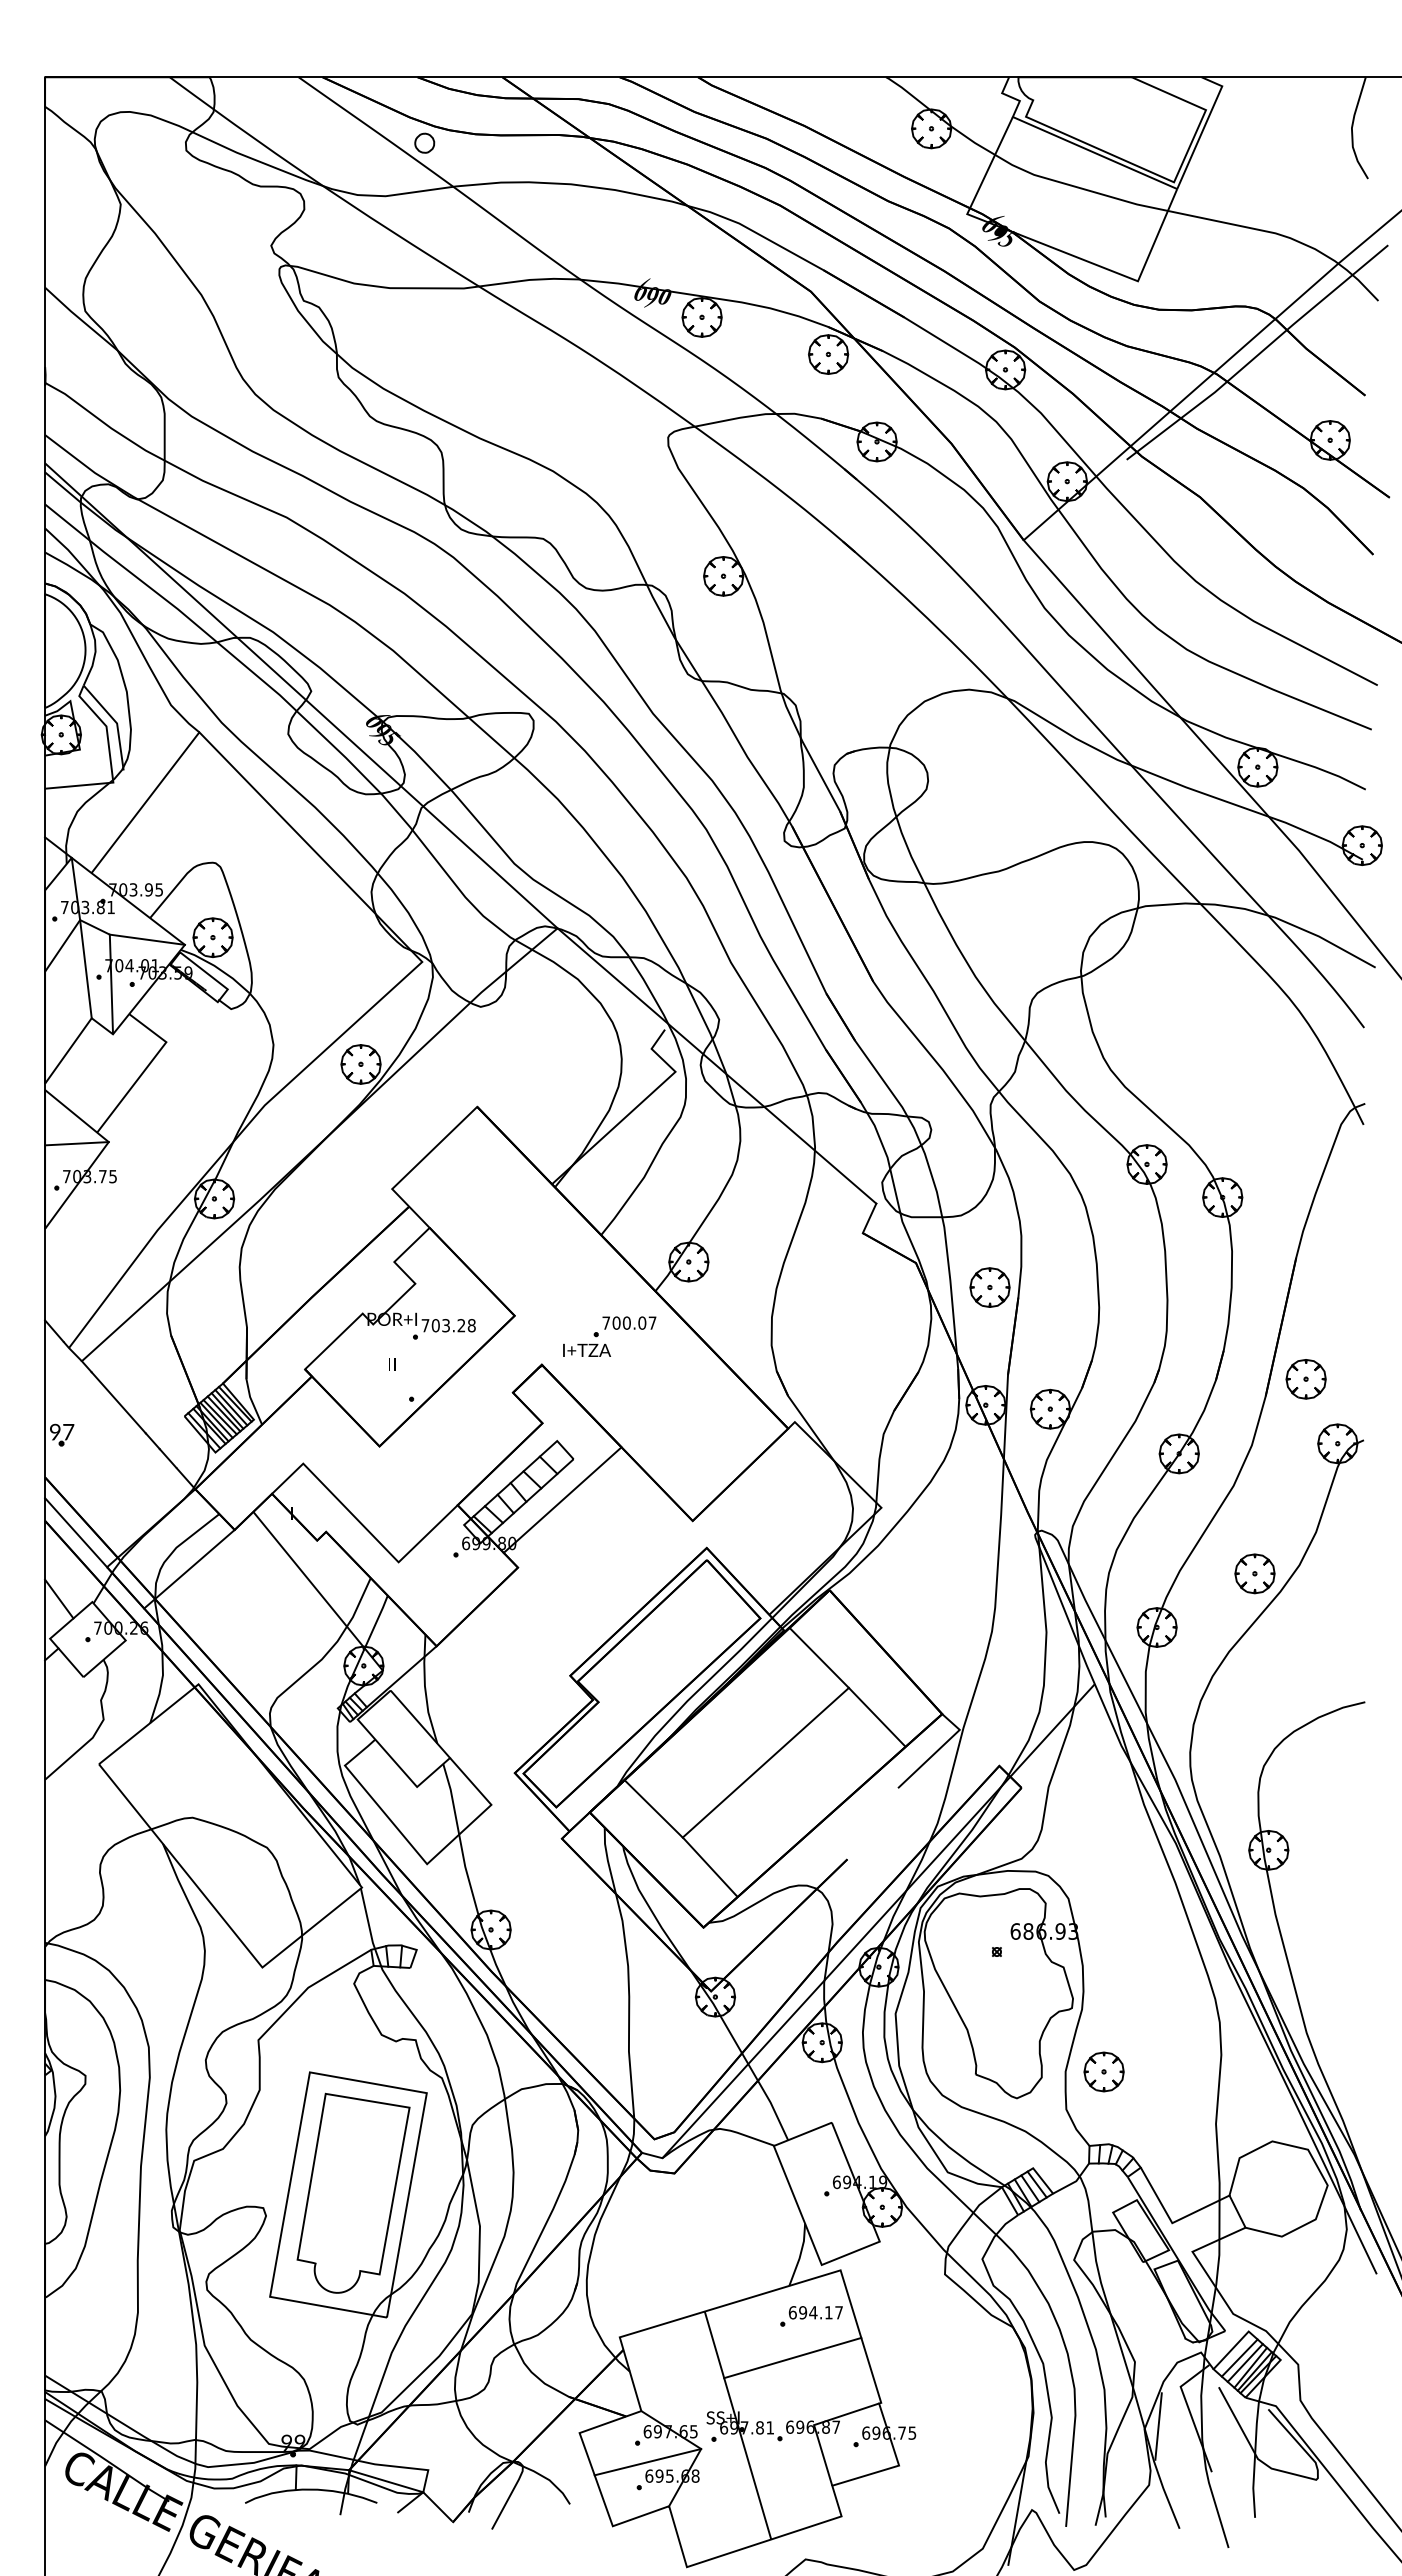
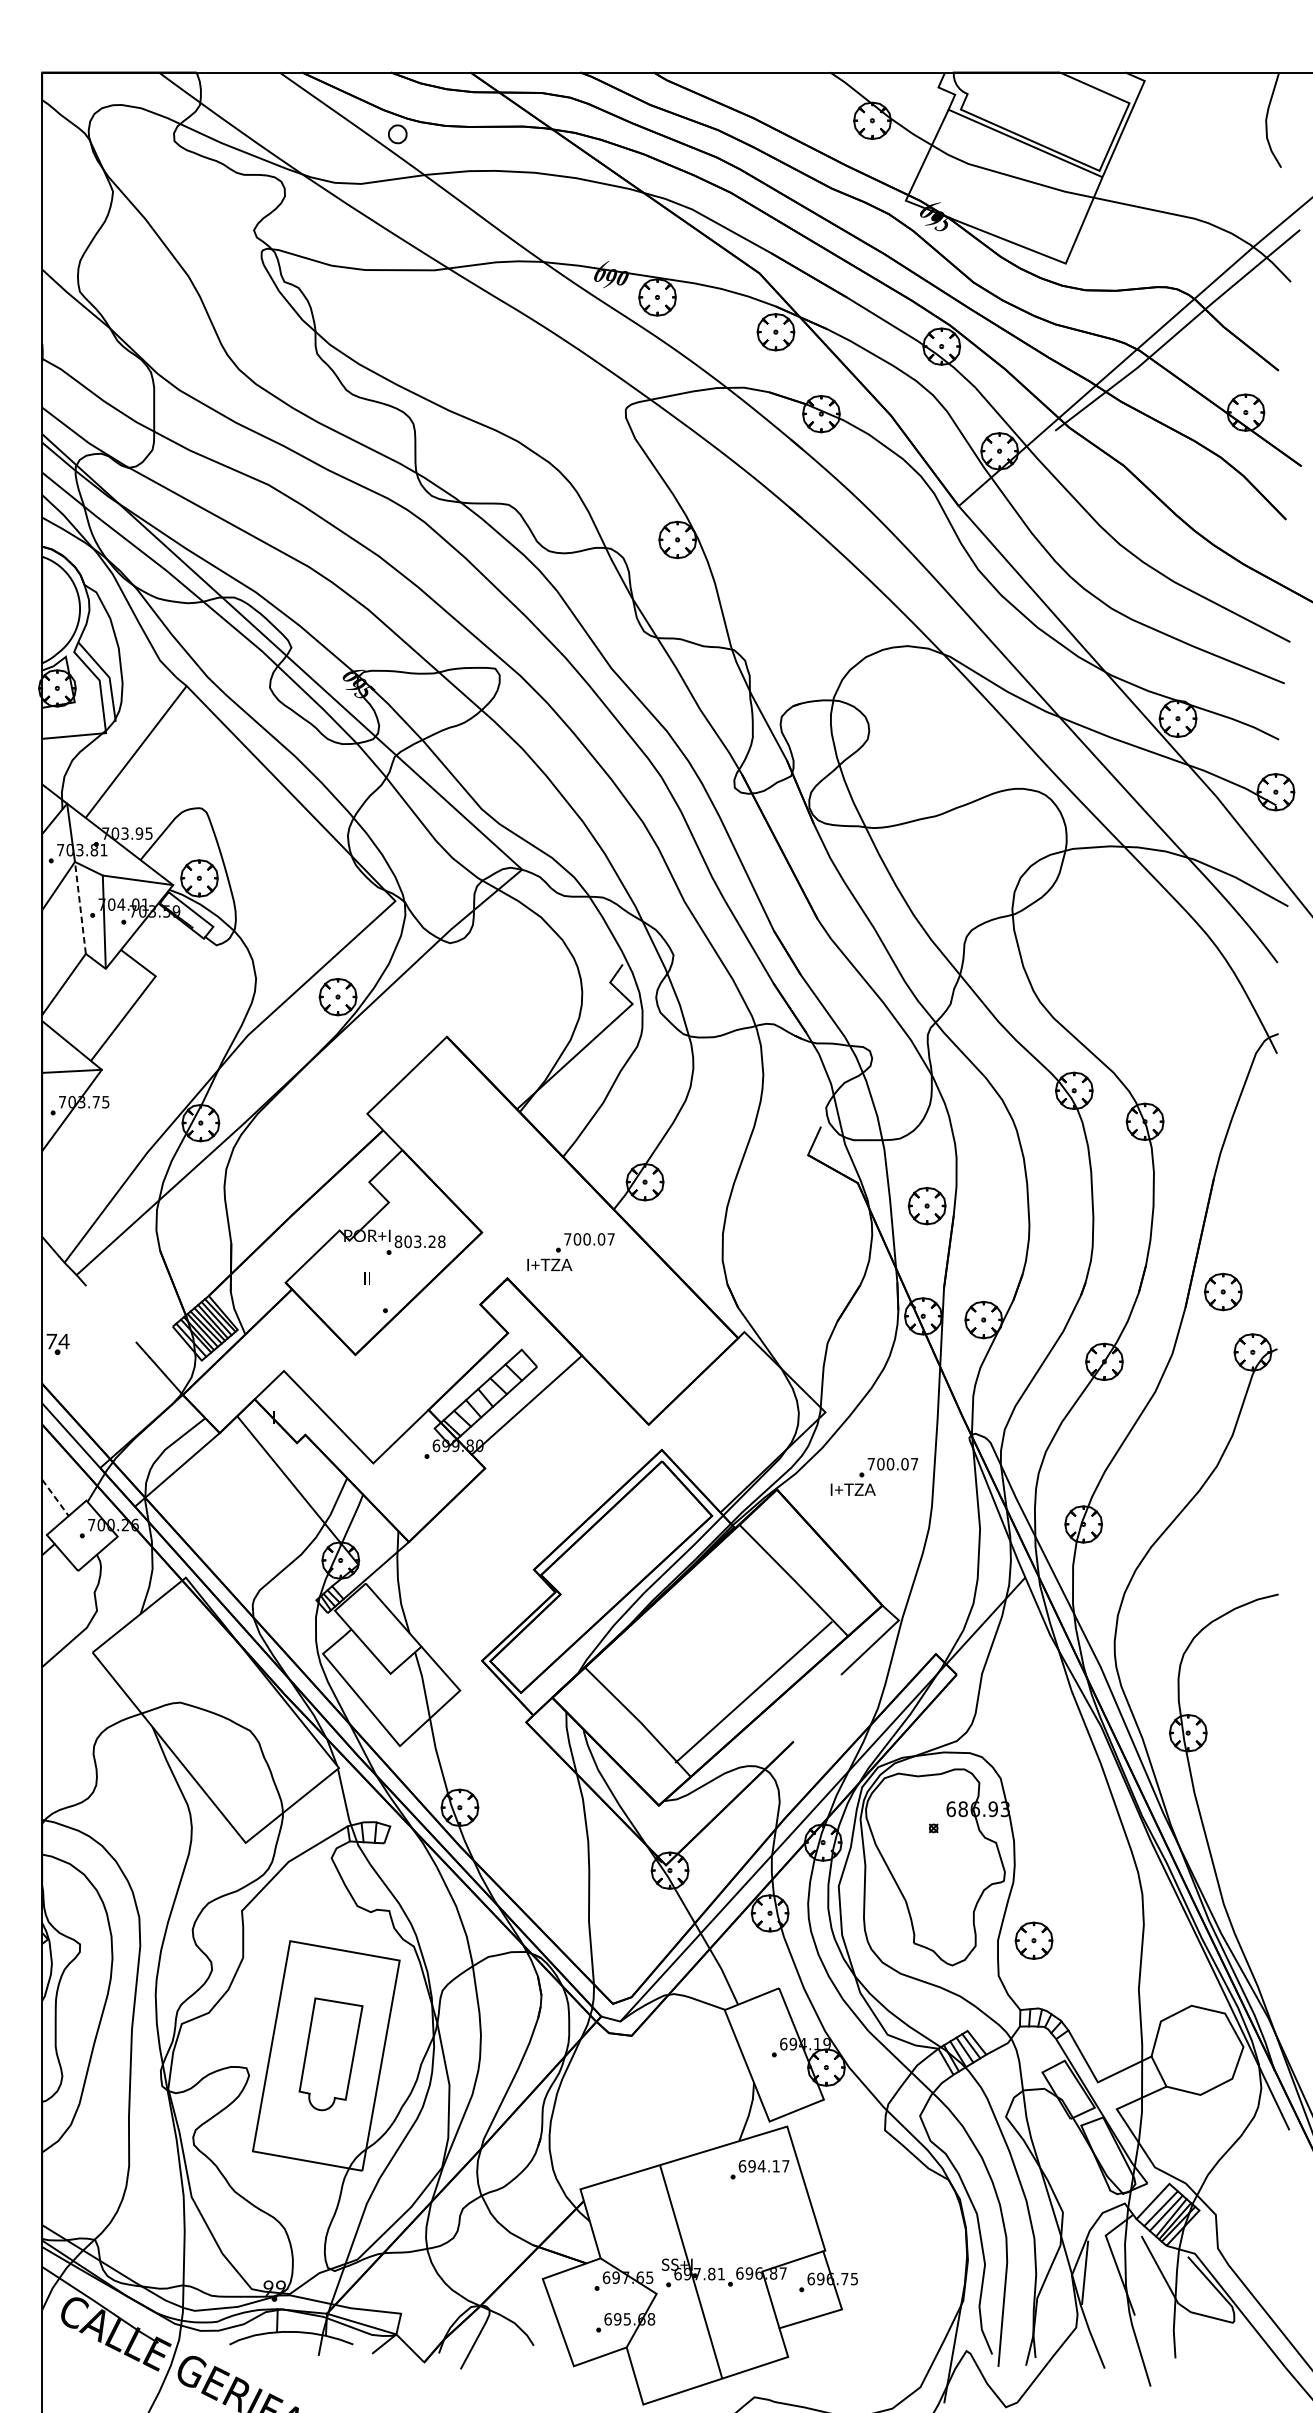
line: (85, 968) -> (80, 907), solid -> dashed
line: (716, 1065) -> (671, 998), removed
text: (425, 1325) -> (398, 1241), 703.28 -> 803.28
line: (118, 1402) -> (110, 1313), removed
text: (62, 1431) -> (58, 1340), 97 -> 74
part: (929, 1569) -> (870, 1470), added
part: (1254, 1573) -> (1174, 1473), removed
line: (59, 1599) -> (55, 1498), solid -> dashed
line: (765, 1762) -> (753, 1692), moved
part: (353, 2192) -> (331, 2053), size x0.6
line: (792, 2357) -> (742, 2208), removed
line: (647, 2462) -> (606, 2306), removed

